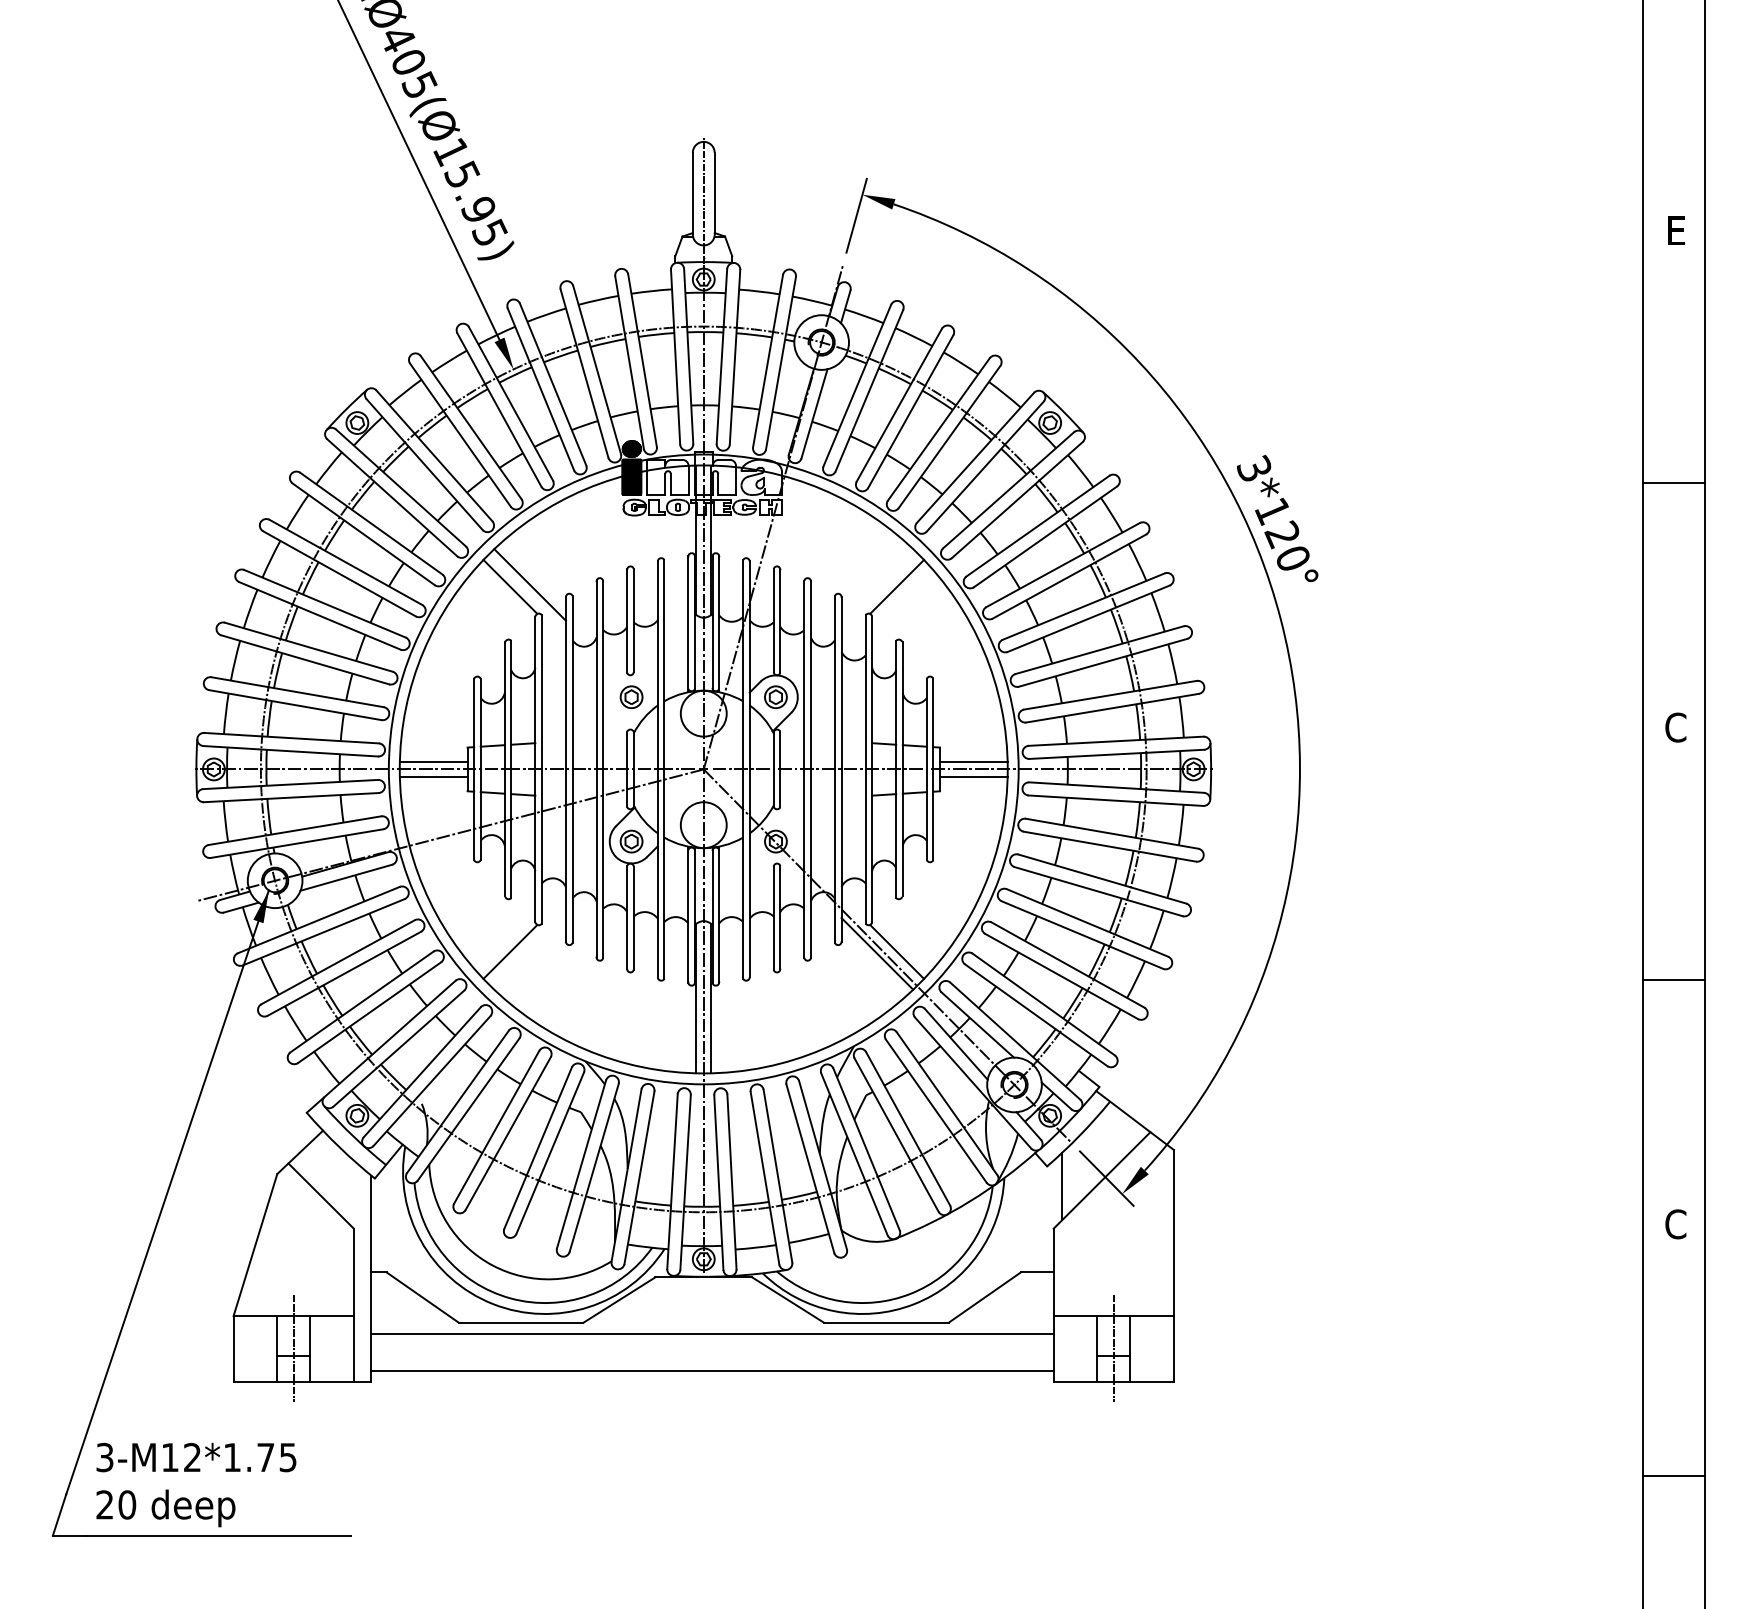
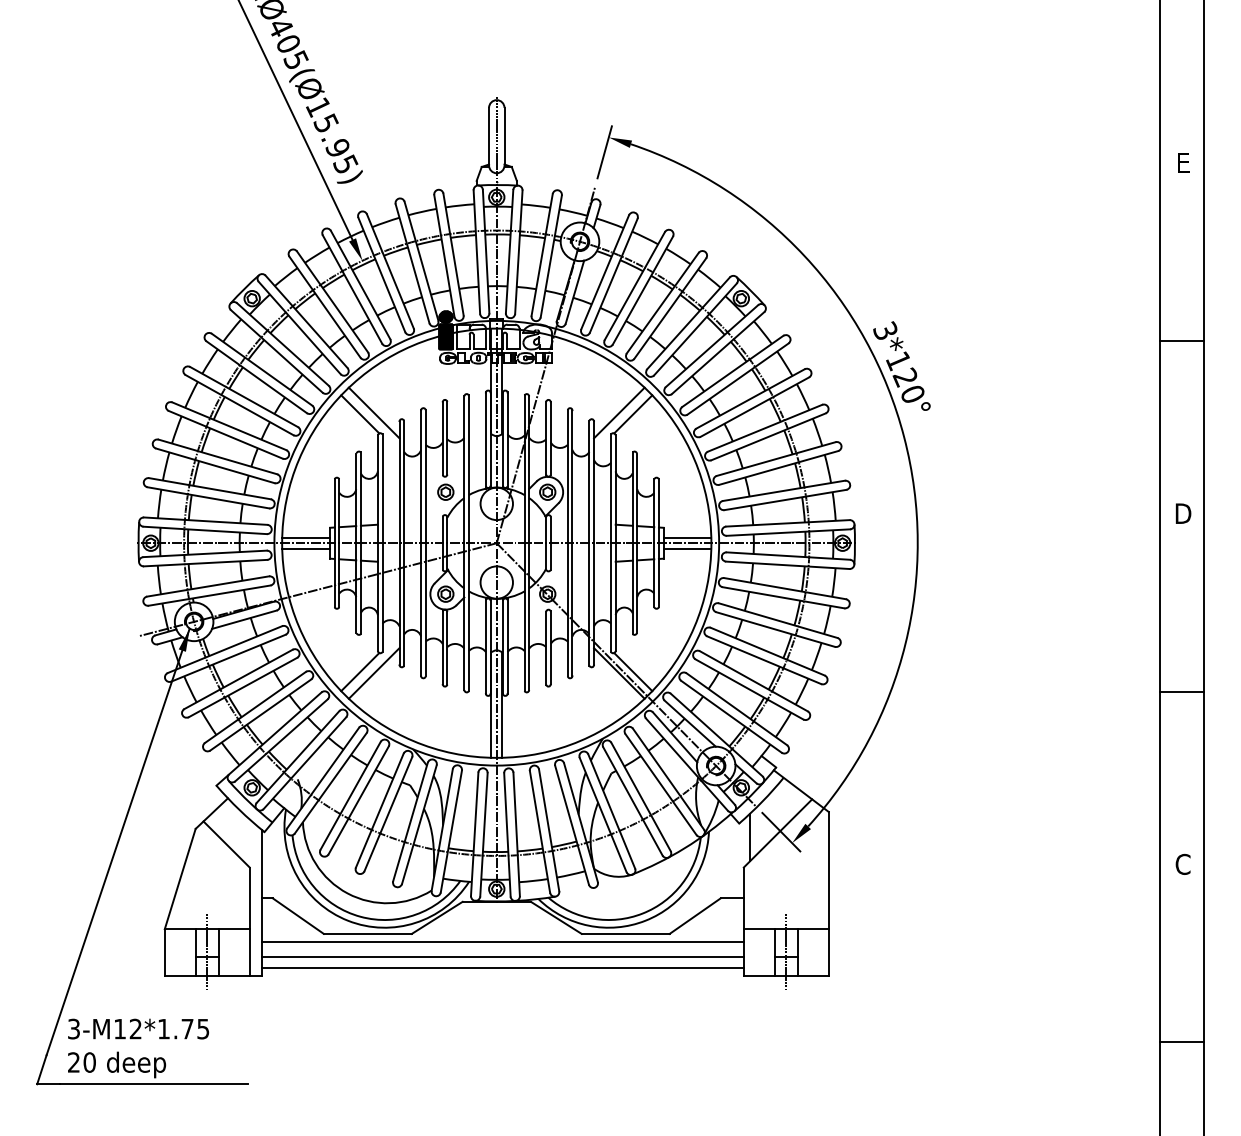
line: (877, 584) -> (619, 412), added
text: (1676, 727) -> (1183, 513), C -> D
line: (529, 953) -> (373, 673), added
line: (711, 1356) -> (502, 957), added

